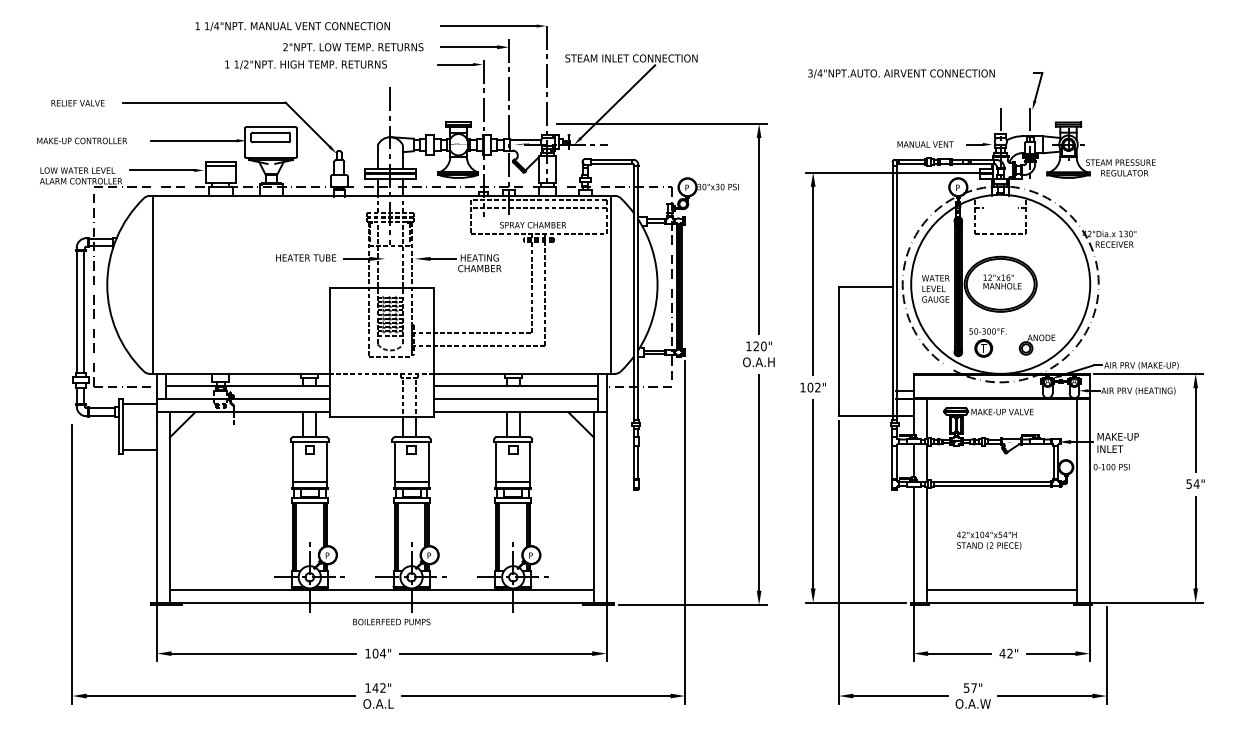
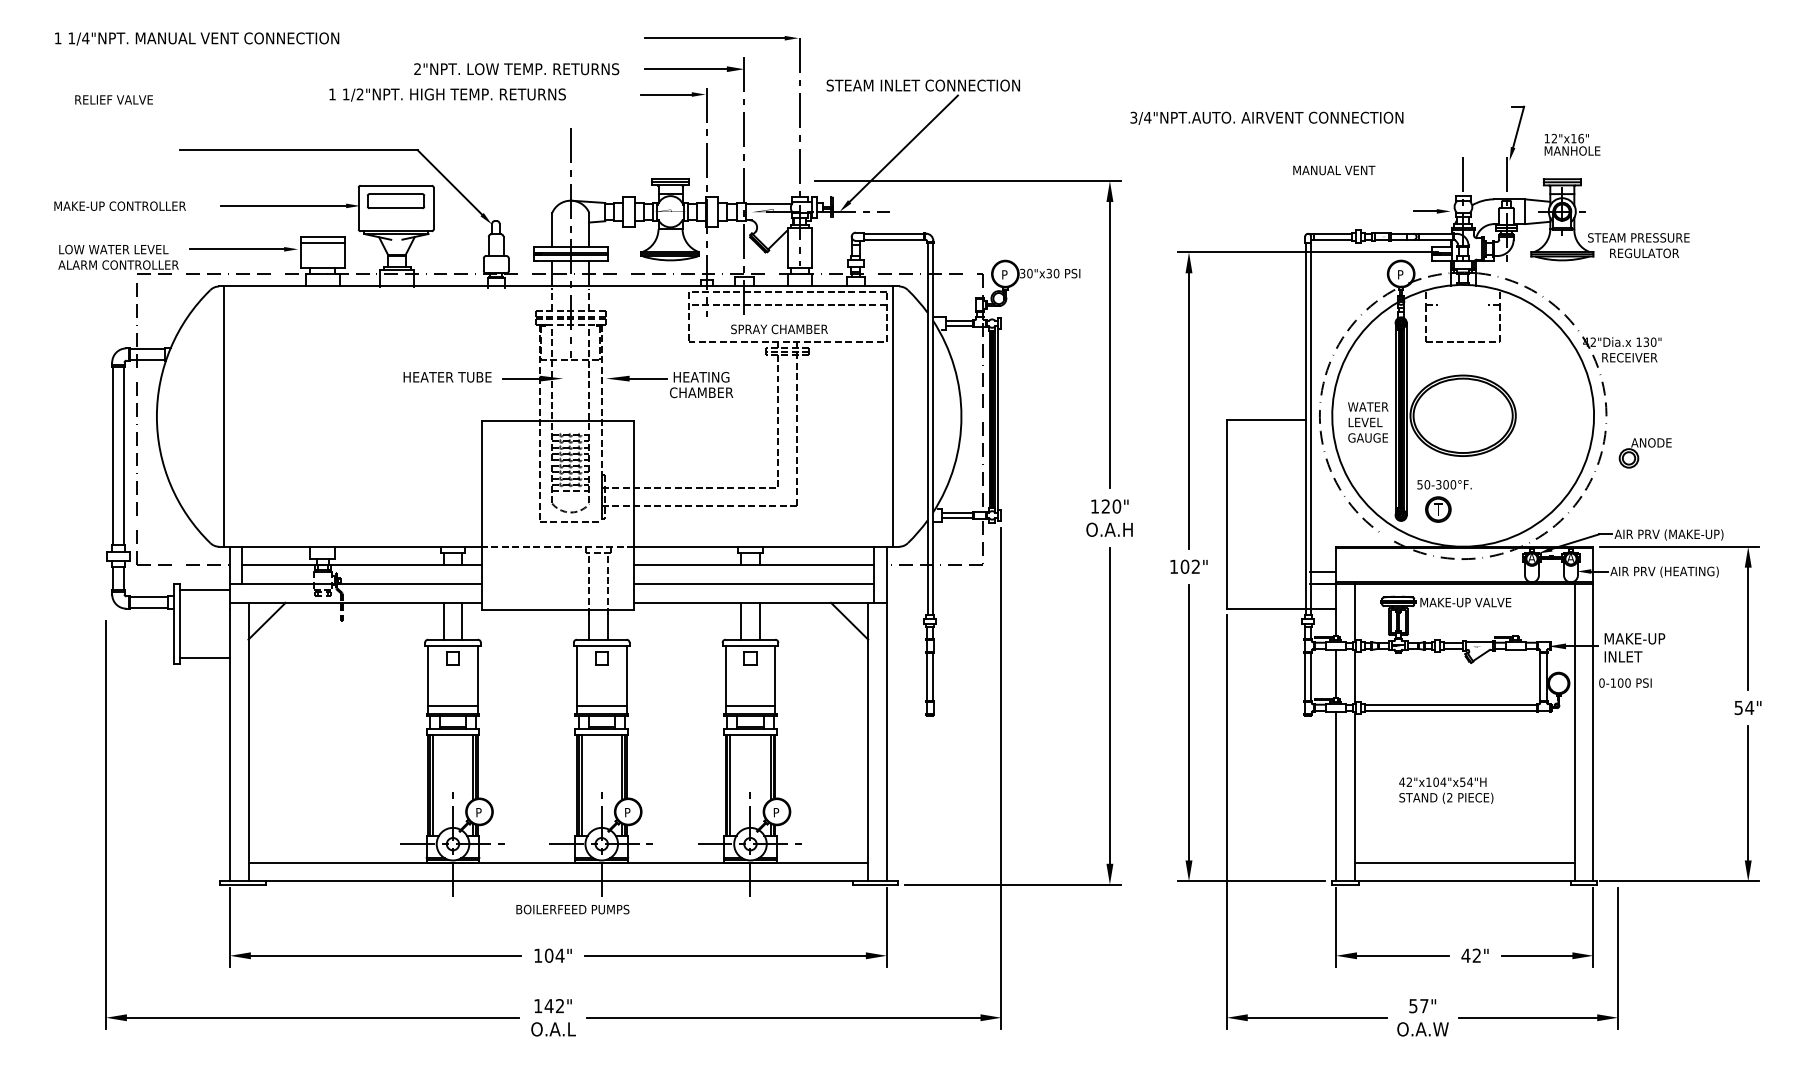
text: (292, 26) -> (196, 38), moved
text: (901, 73) -> (1266, 117), moved
text: (77, 103) -> (113, 100), moved
text: (925, 144) -> (1334, 170), moved
text: (1002, 281) -> (1572, 144), moved
part: (1036, 344) -> (1644, 452), moved

